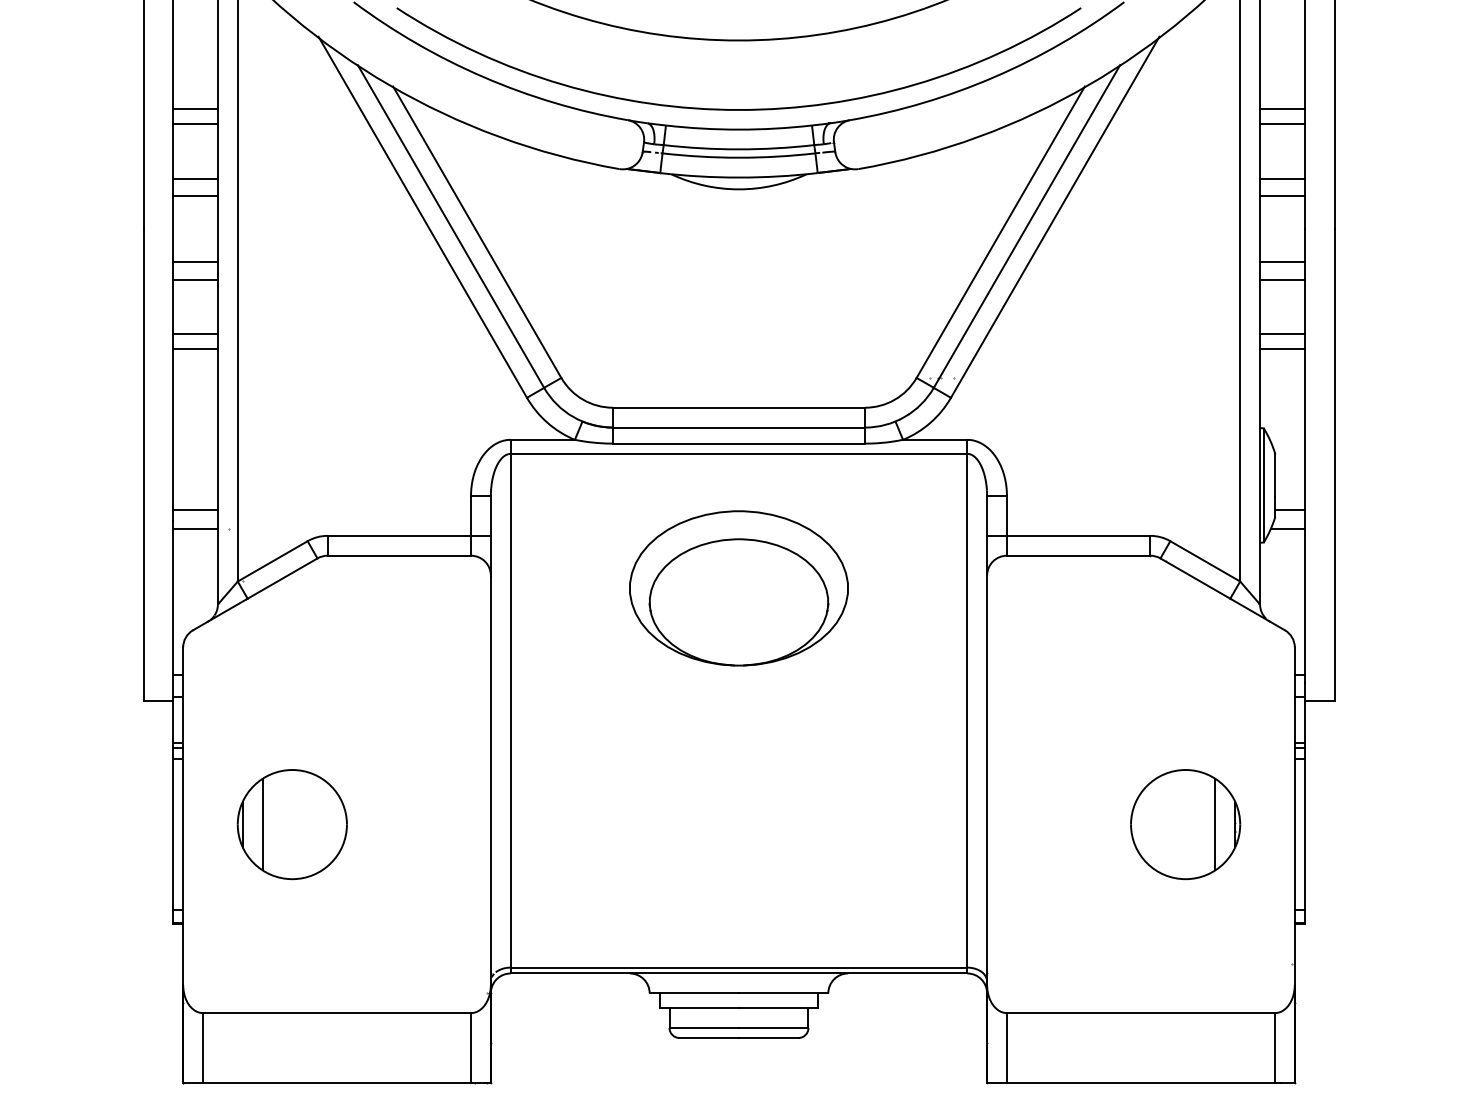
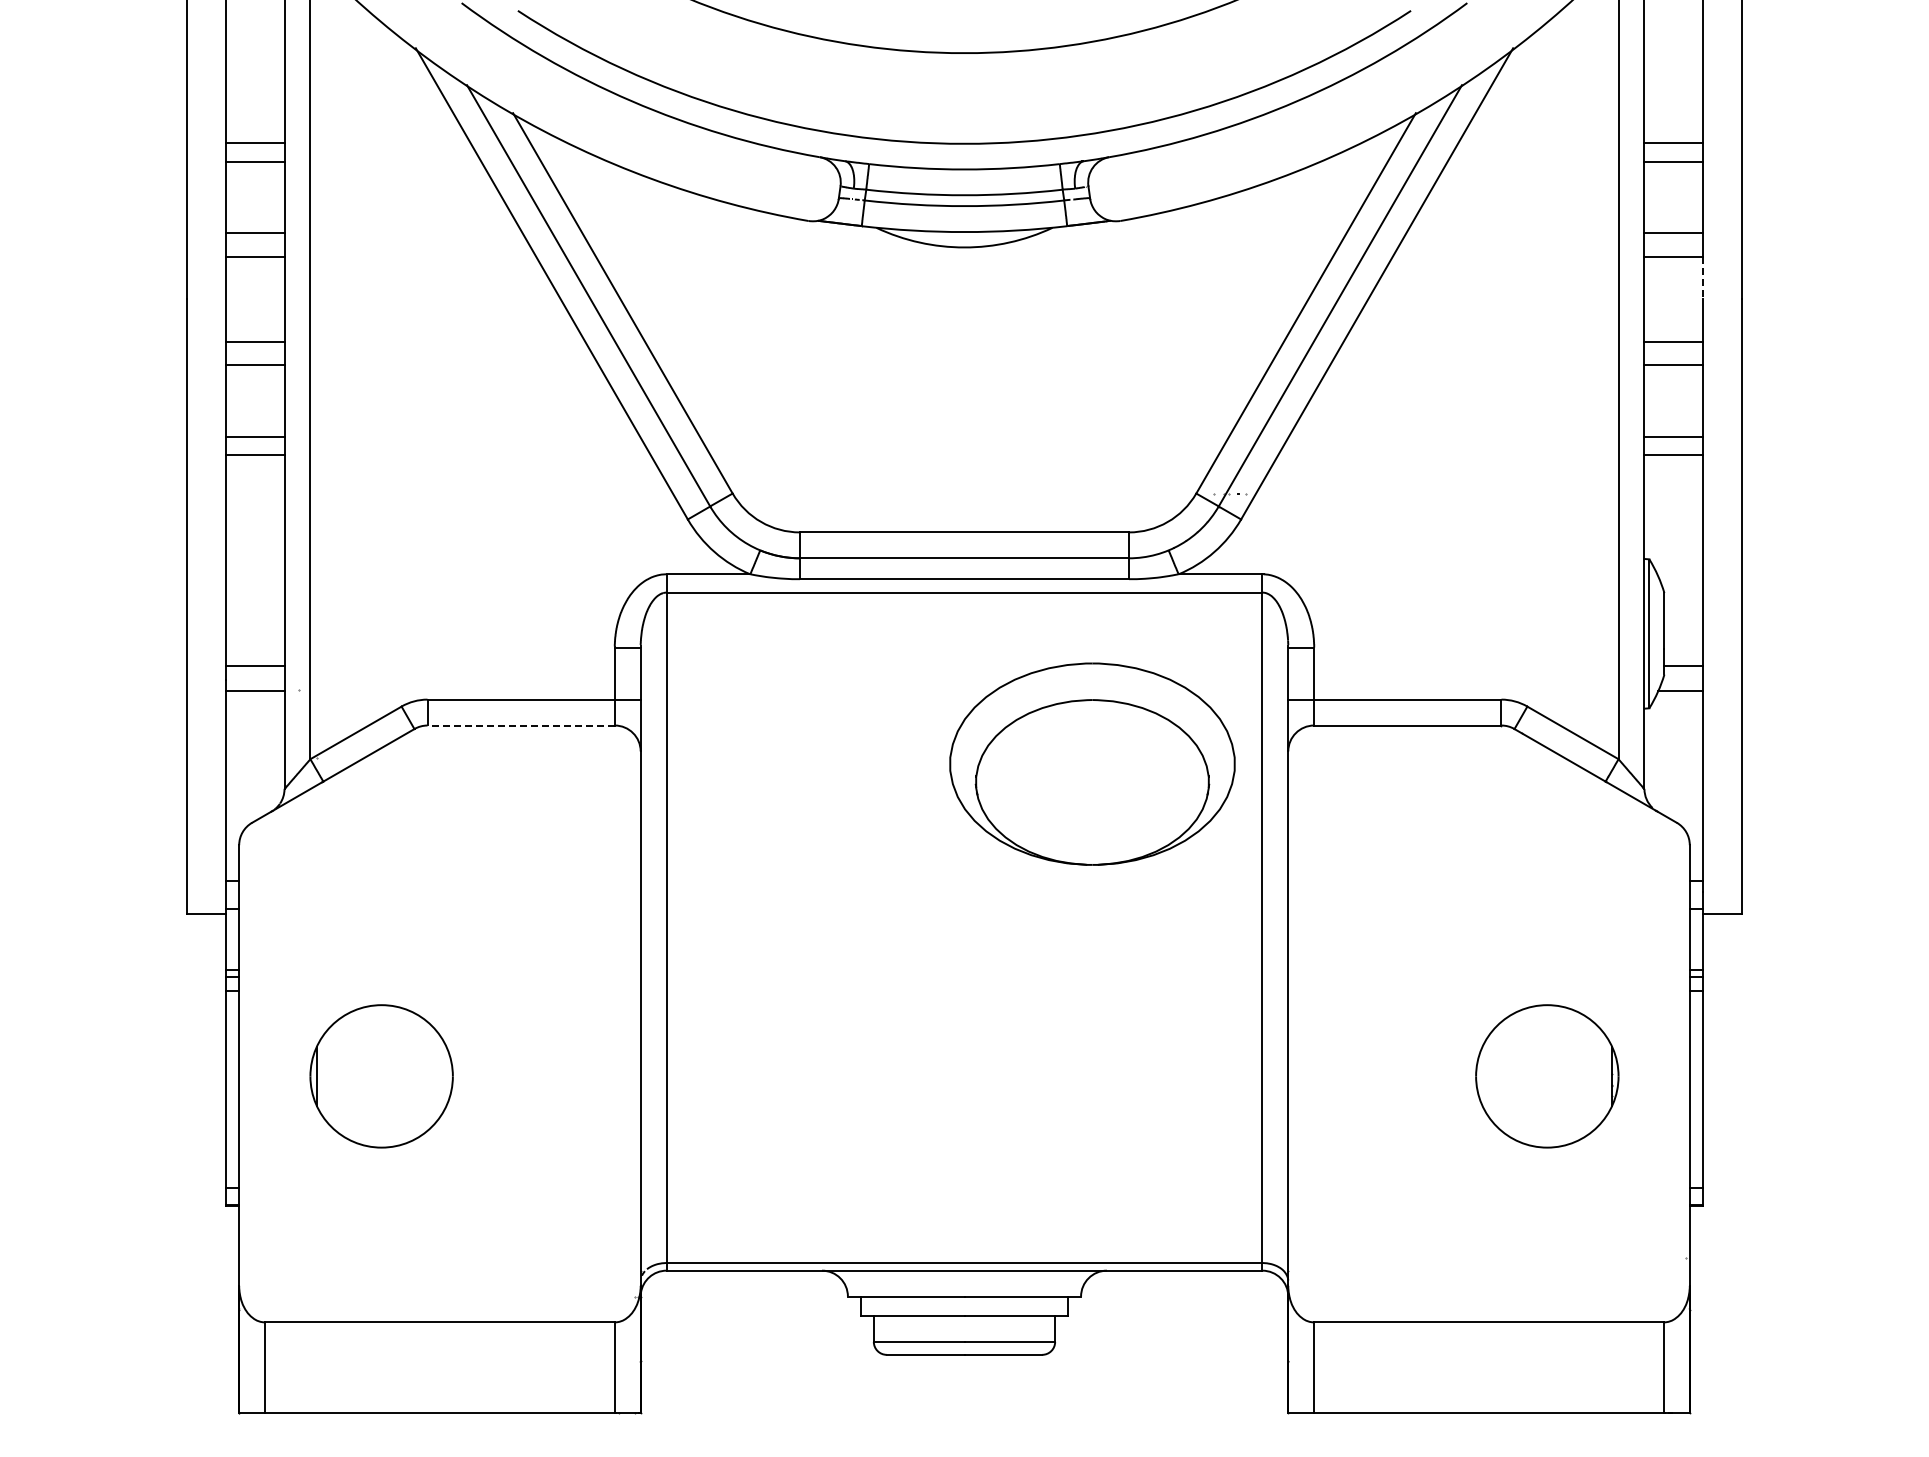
line: (1304, 213) -> (1702, 278), solid -> dashed
line: (399, 555) -> (521, 725), solid -> dashed
part: (739, 587) -> (1092, 763), moved
line: (262, 823) -> (342, 1075), removed
line: (1215, 823) -> (1586, 1075), removed

